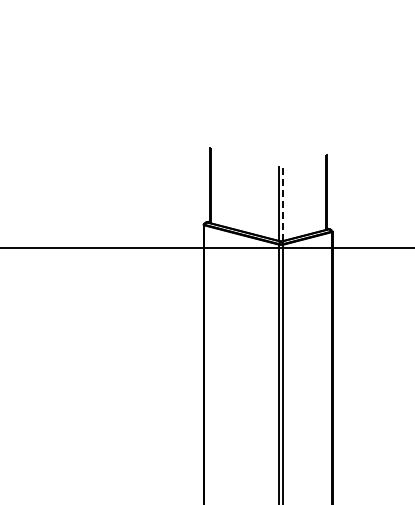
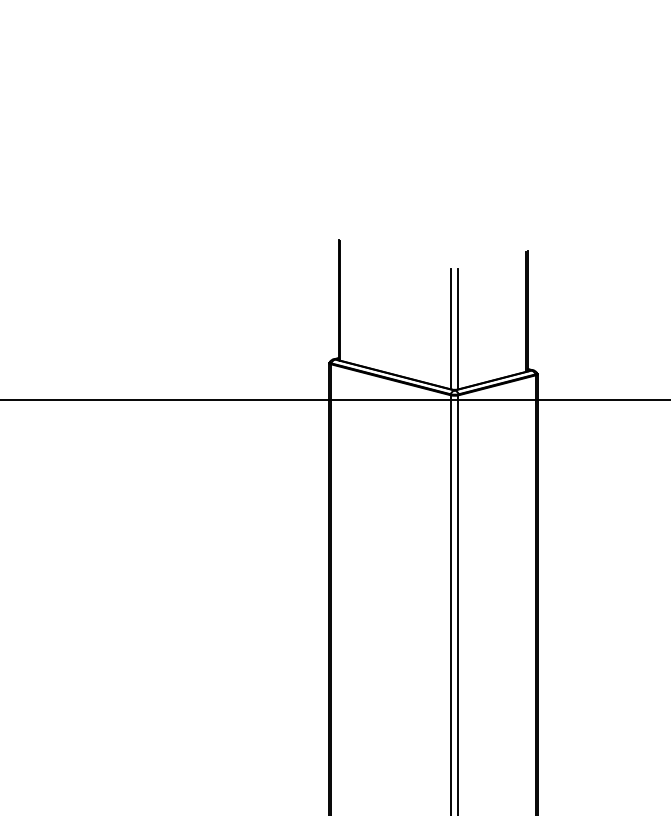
line: (283, 203) -> (458, 328), dashed -> solid

